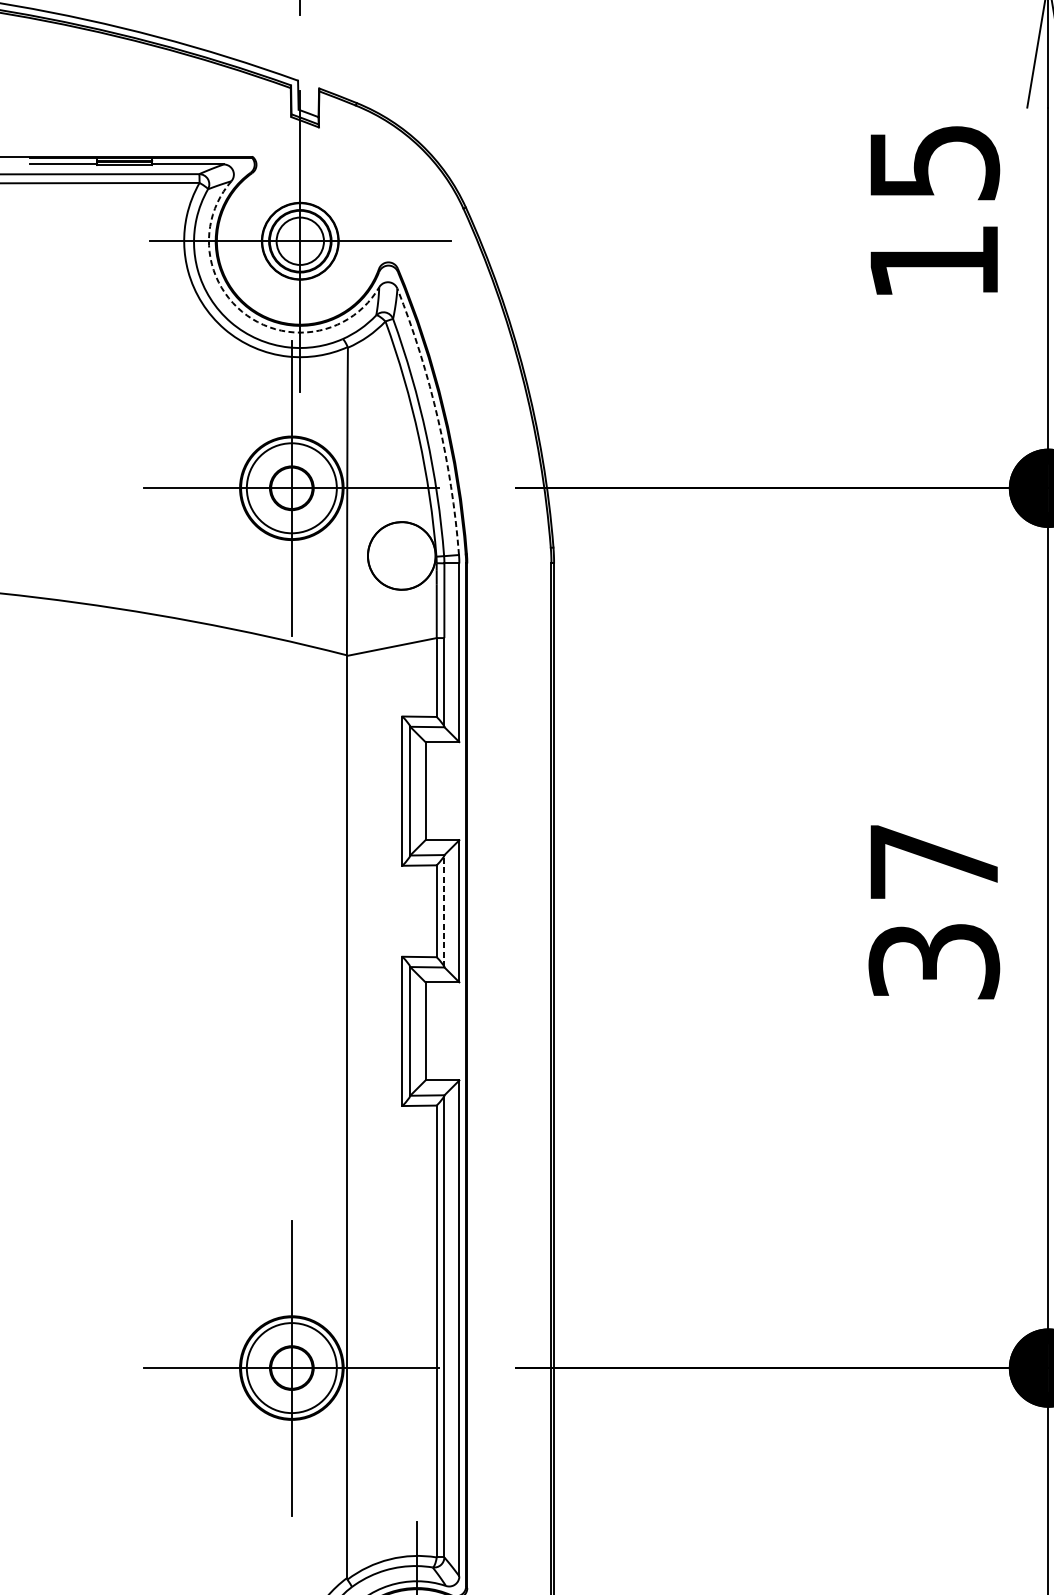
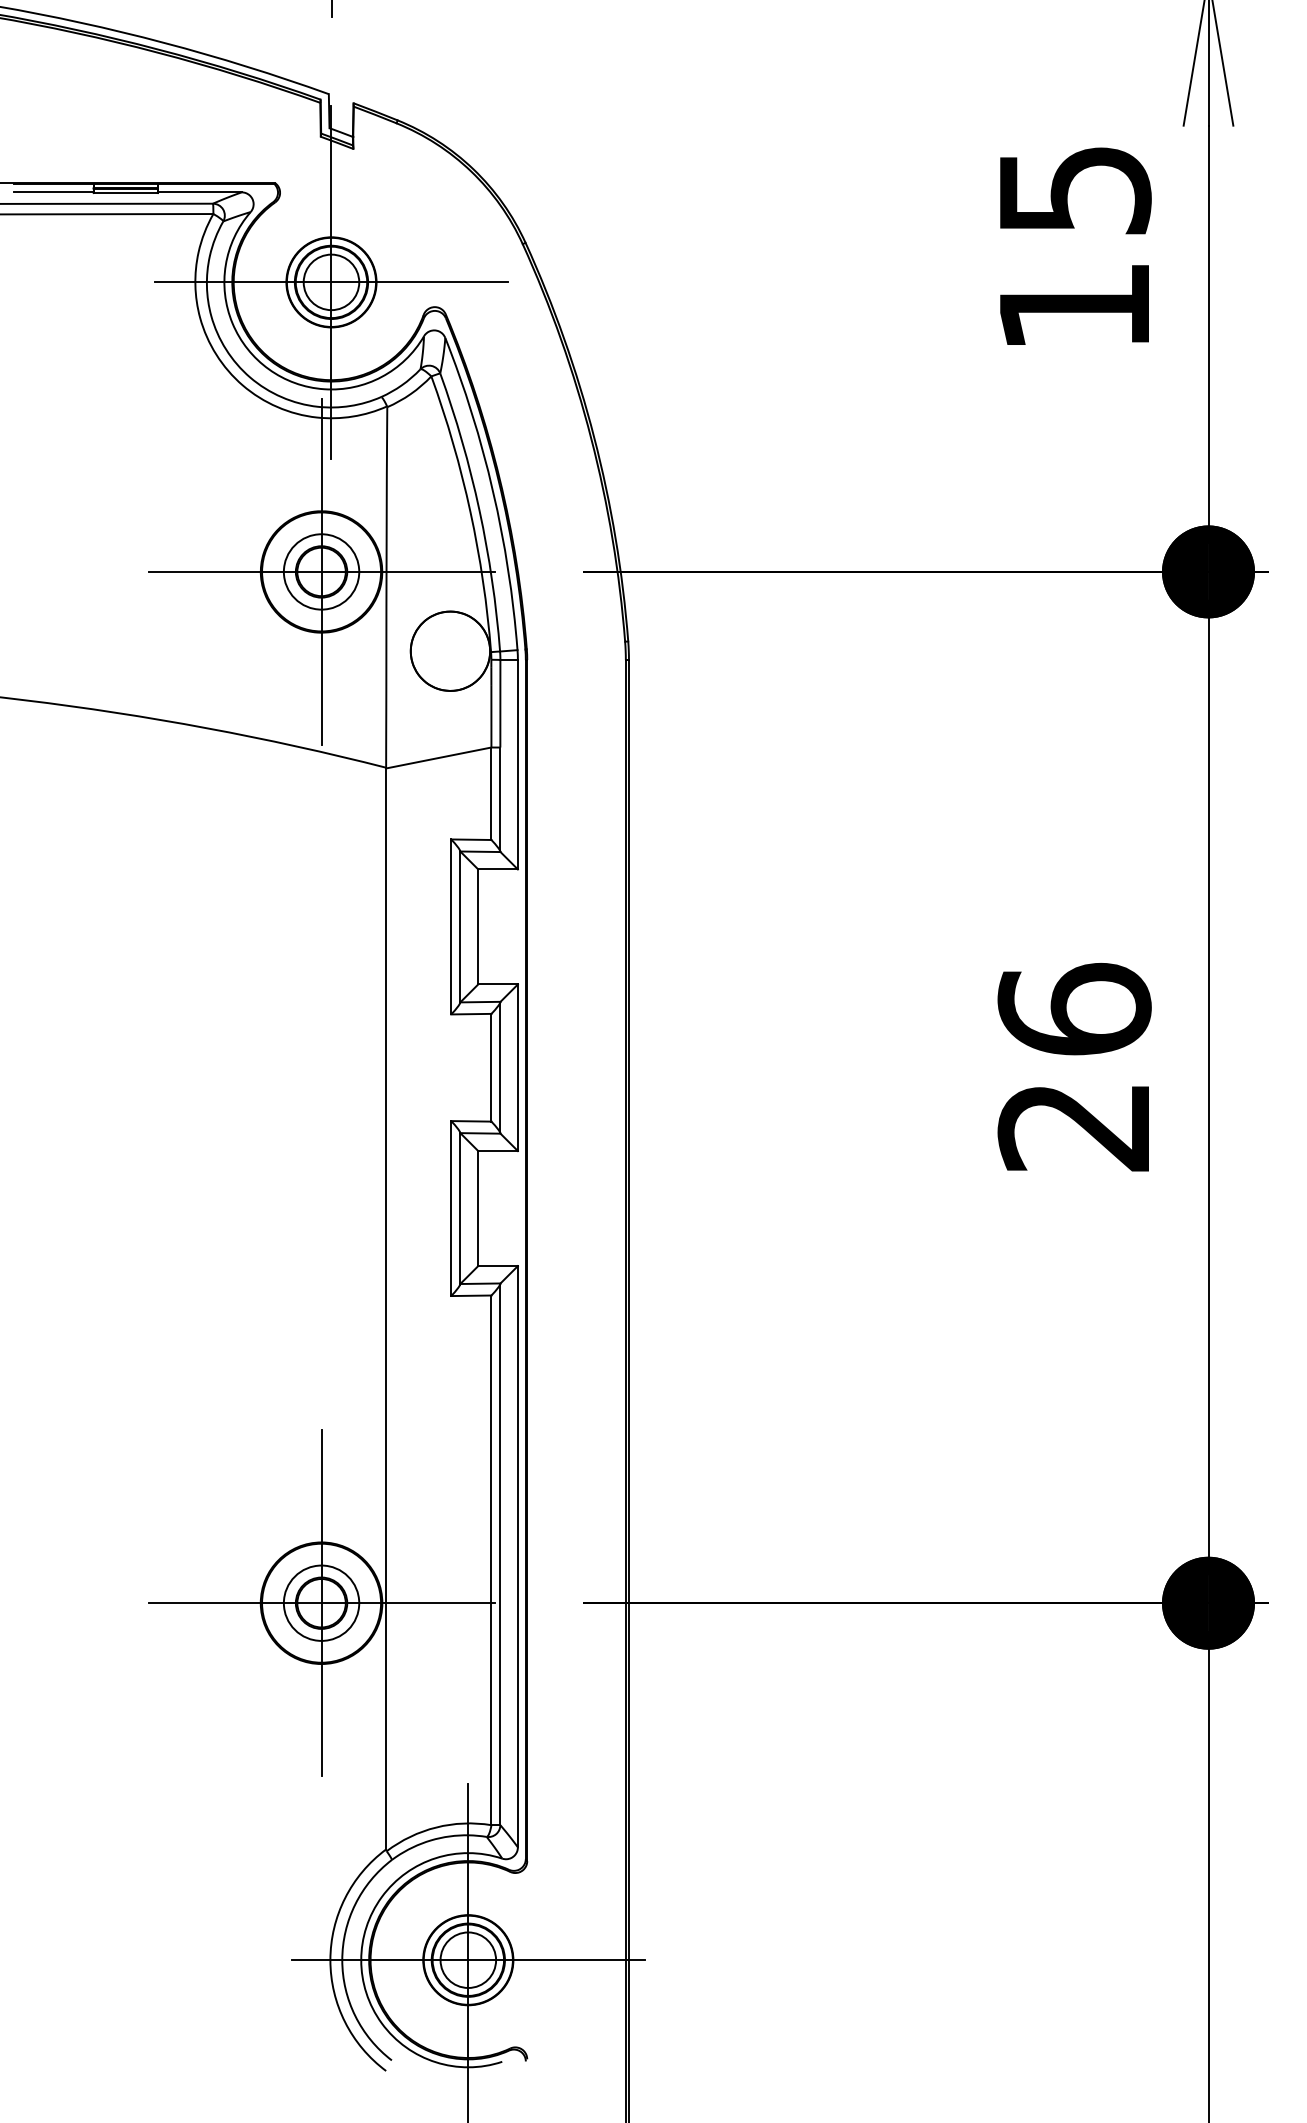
arc: (247, 315) -> (269, 369), dashed -> solid
arc: (438, 419) -> (493, 491), dashed -> solid
circle: (291, 487) -> (321, 571), size x0.71
text: (934, 910) -> (1074, 1066), 37 -> 26
line: (444, 911) -> (500, 1067), dashed -> solid
circle: (291, 1367) -> (321, 1602), size x0.71

